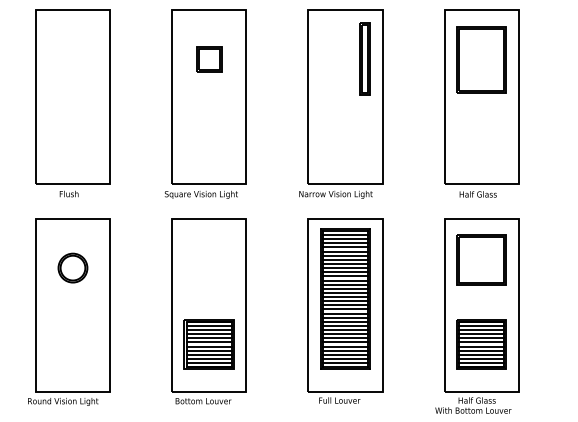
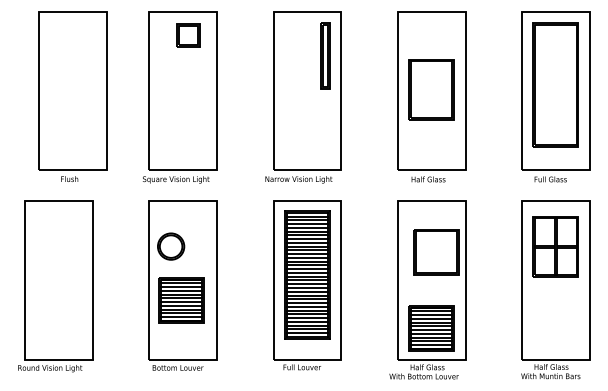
part: (209, 59) -> (188, 35), moved
part: (481, 59) -> (431, 89), moved
part: (72, 103) -> (72, 96), moved
part: (481, 260) -> (436, 252), moved
part: (73, 267) -> (171, 246), moved
part: (209, 344) -> (181, 300), moved
part: (481, 344) -> (431, 328), moved

